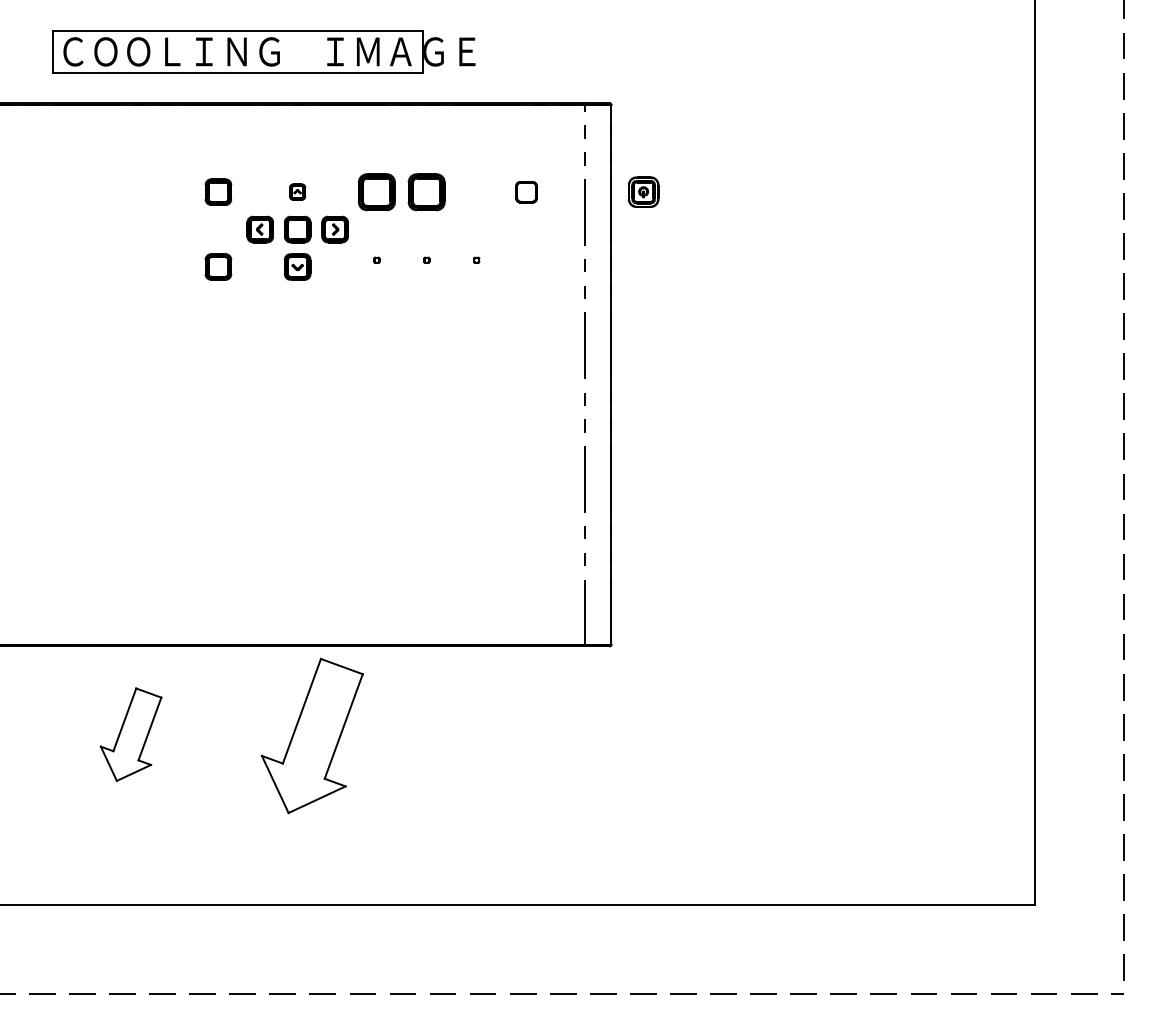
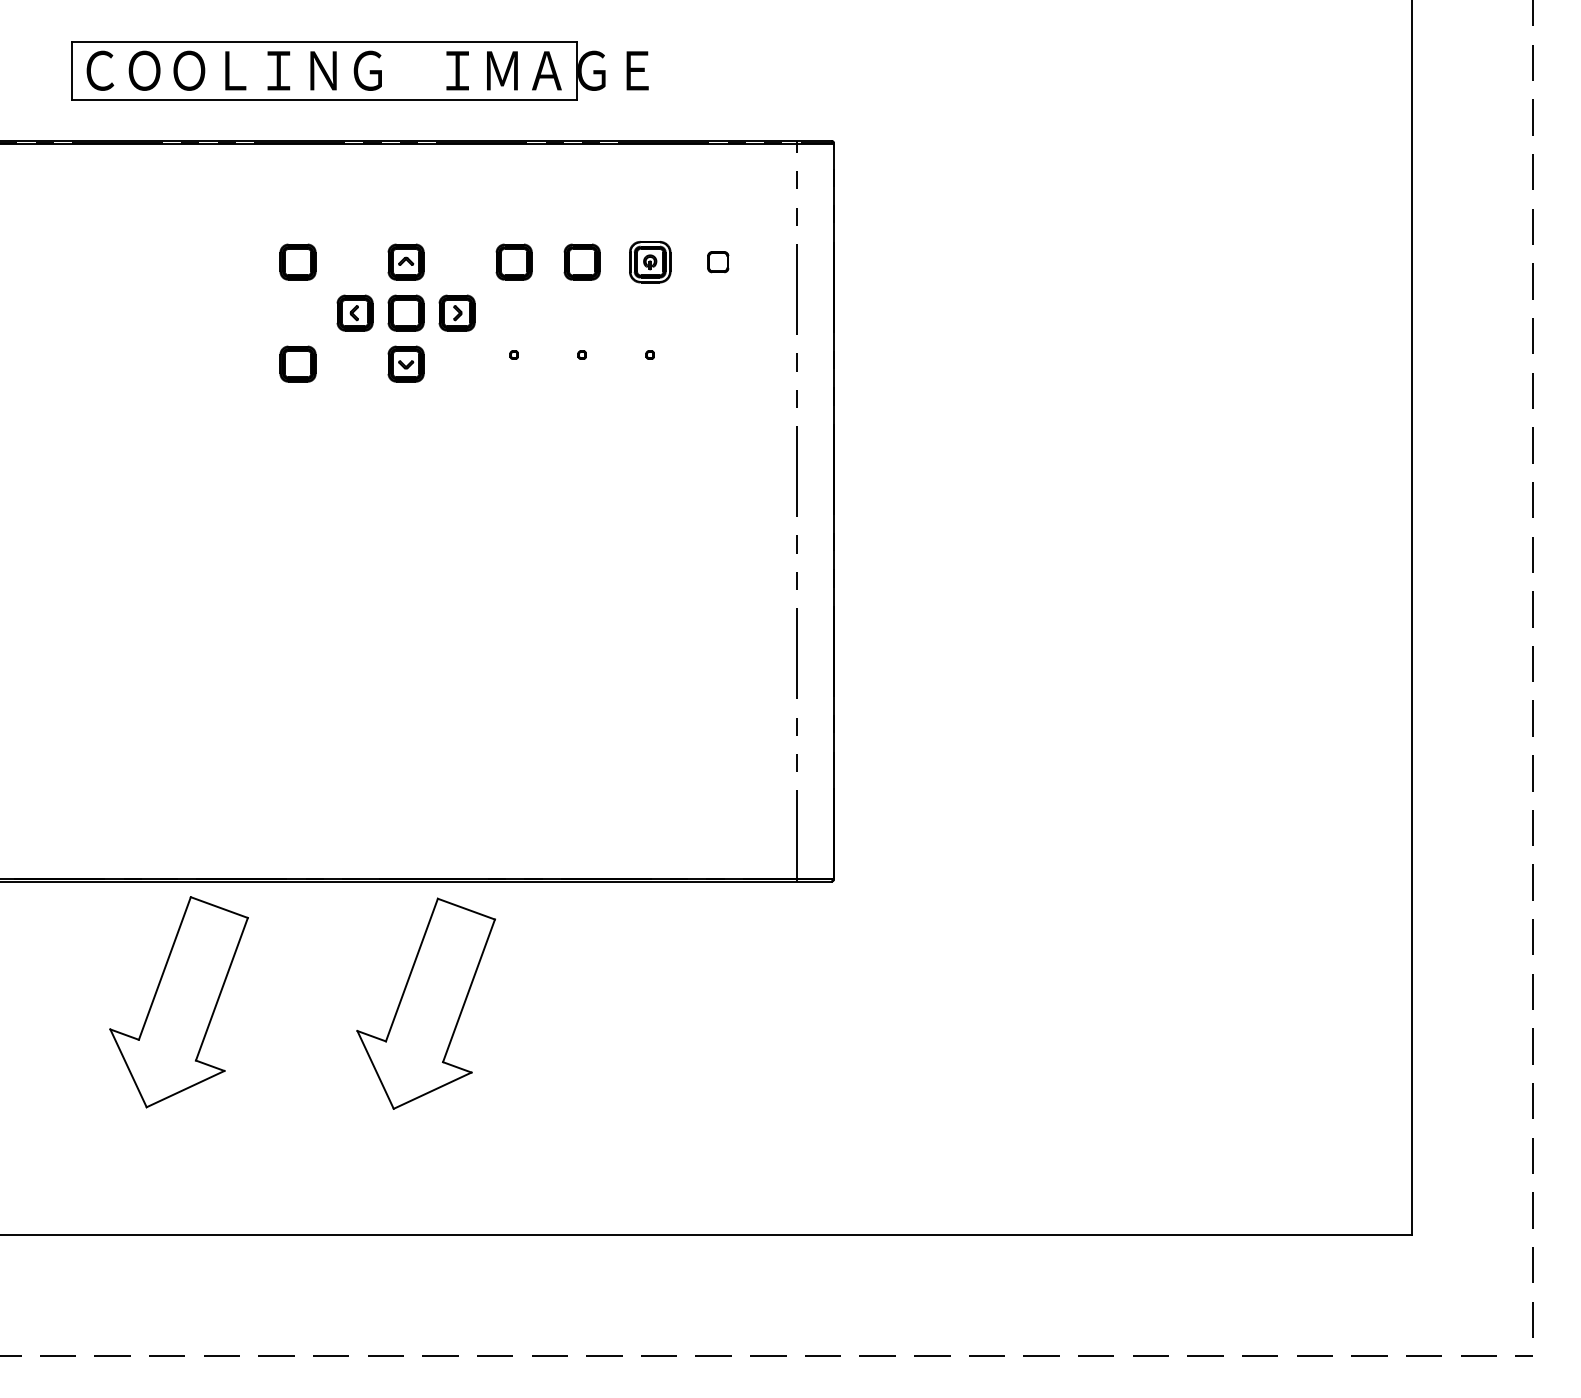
part: (297, 191) -> (405, 261), size x1.67
part: (376, 191) -> (513, 261), size x0.71
part: (426, 191) -> (581, 261), size x0.71
part: (526, 191) -> (718, 261), size x0.71
part: (643, 191) -> (650, 261), moved
part: (130, 734) -> (178, 1001), size x1.67

